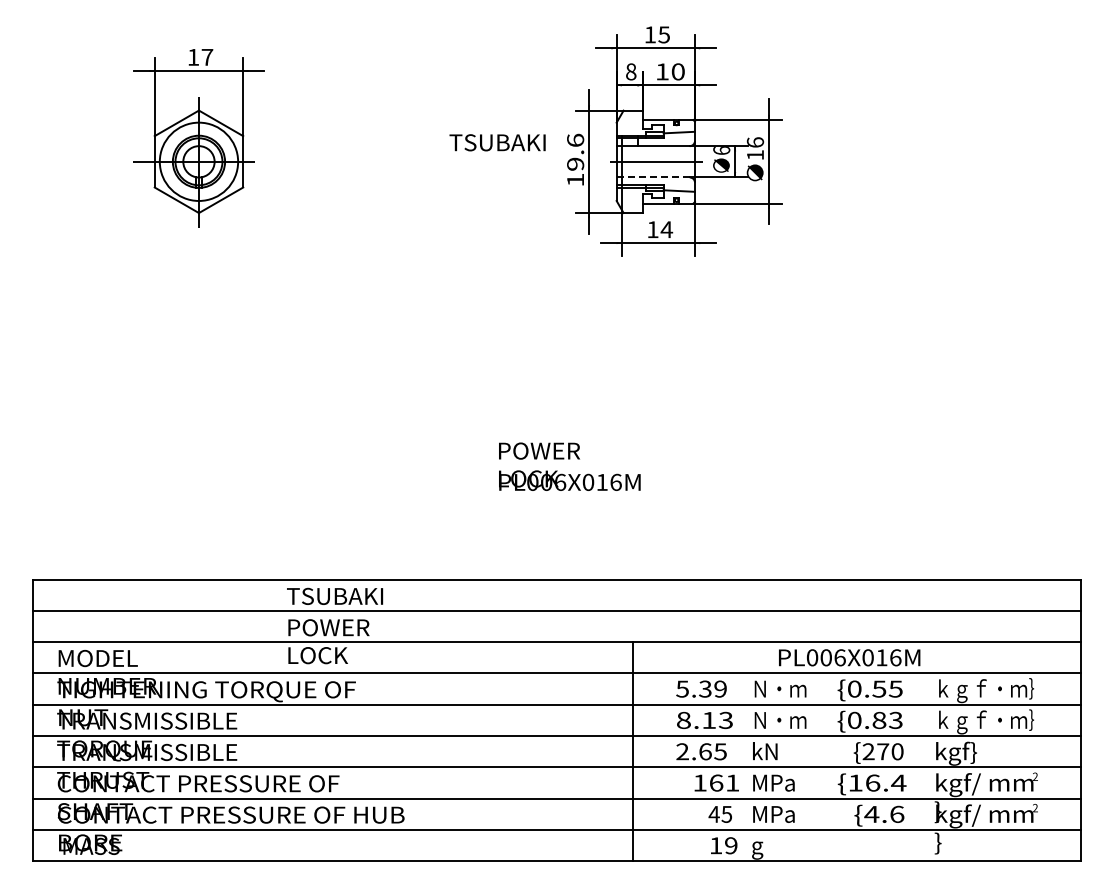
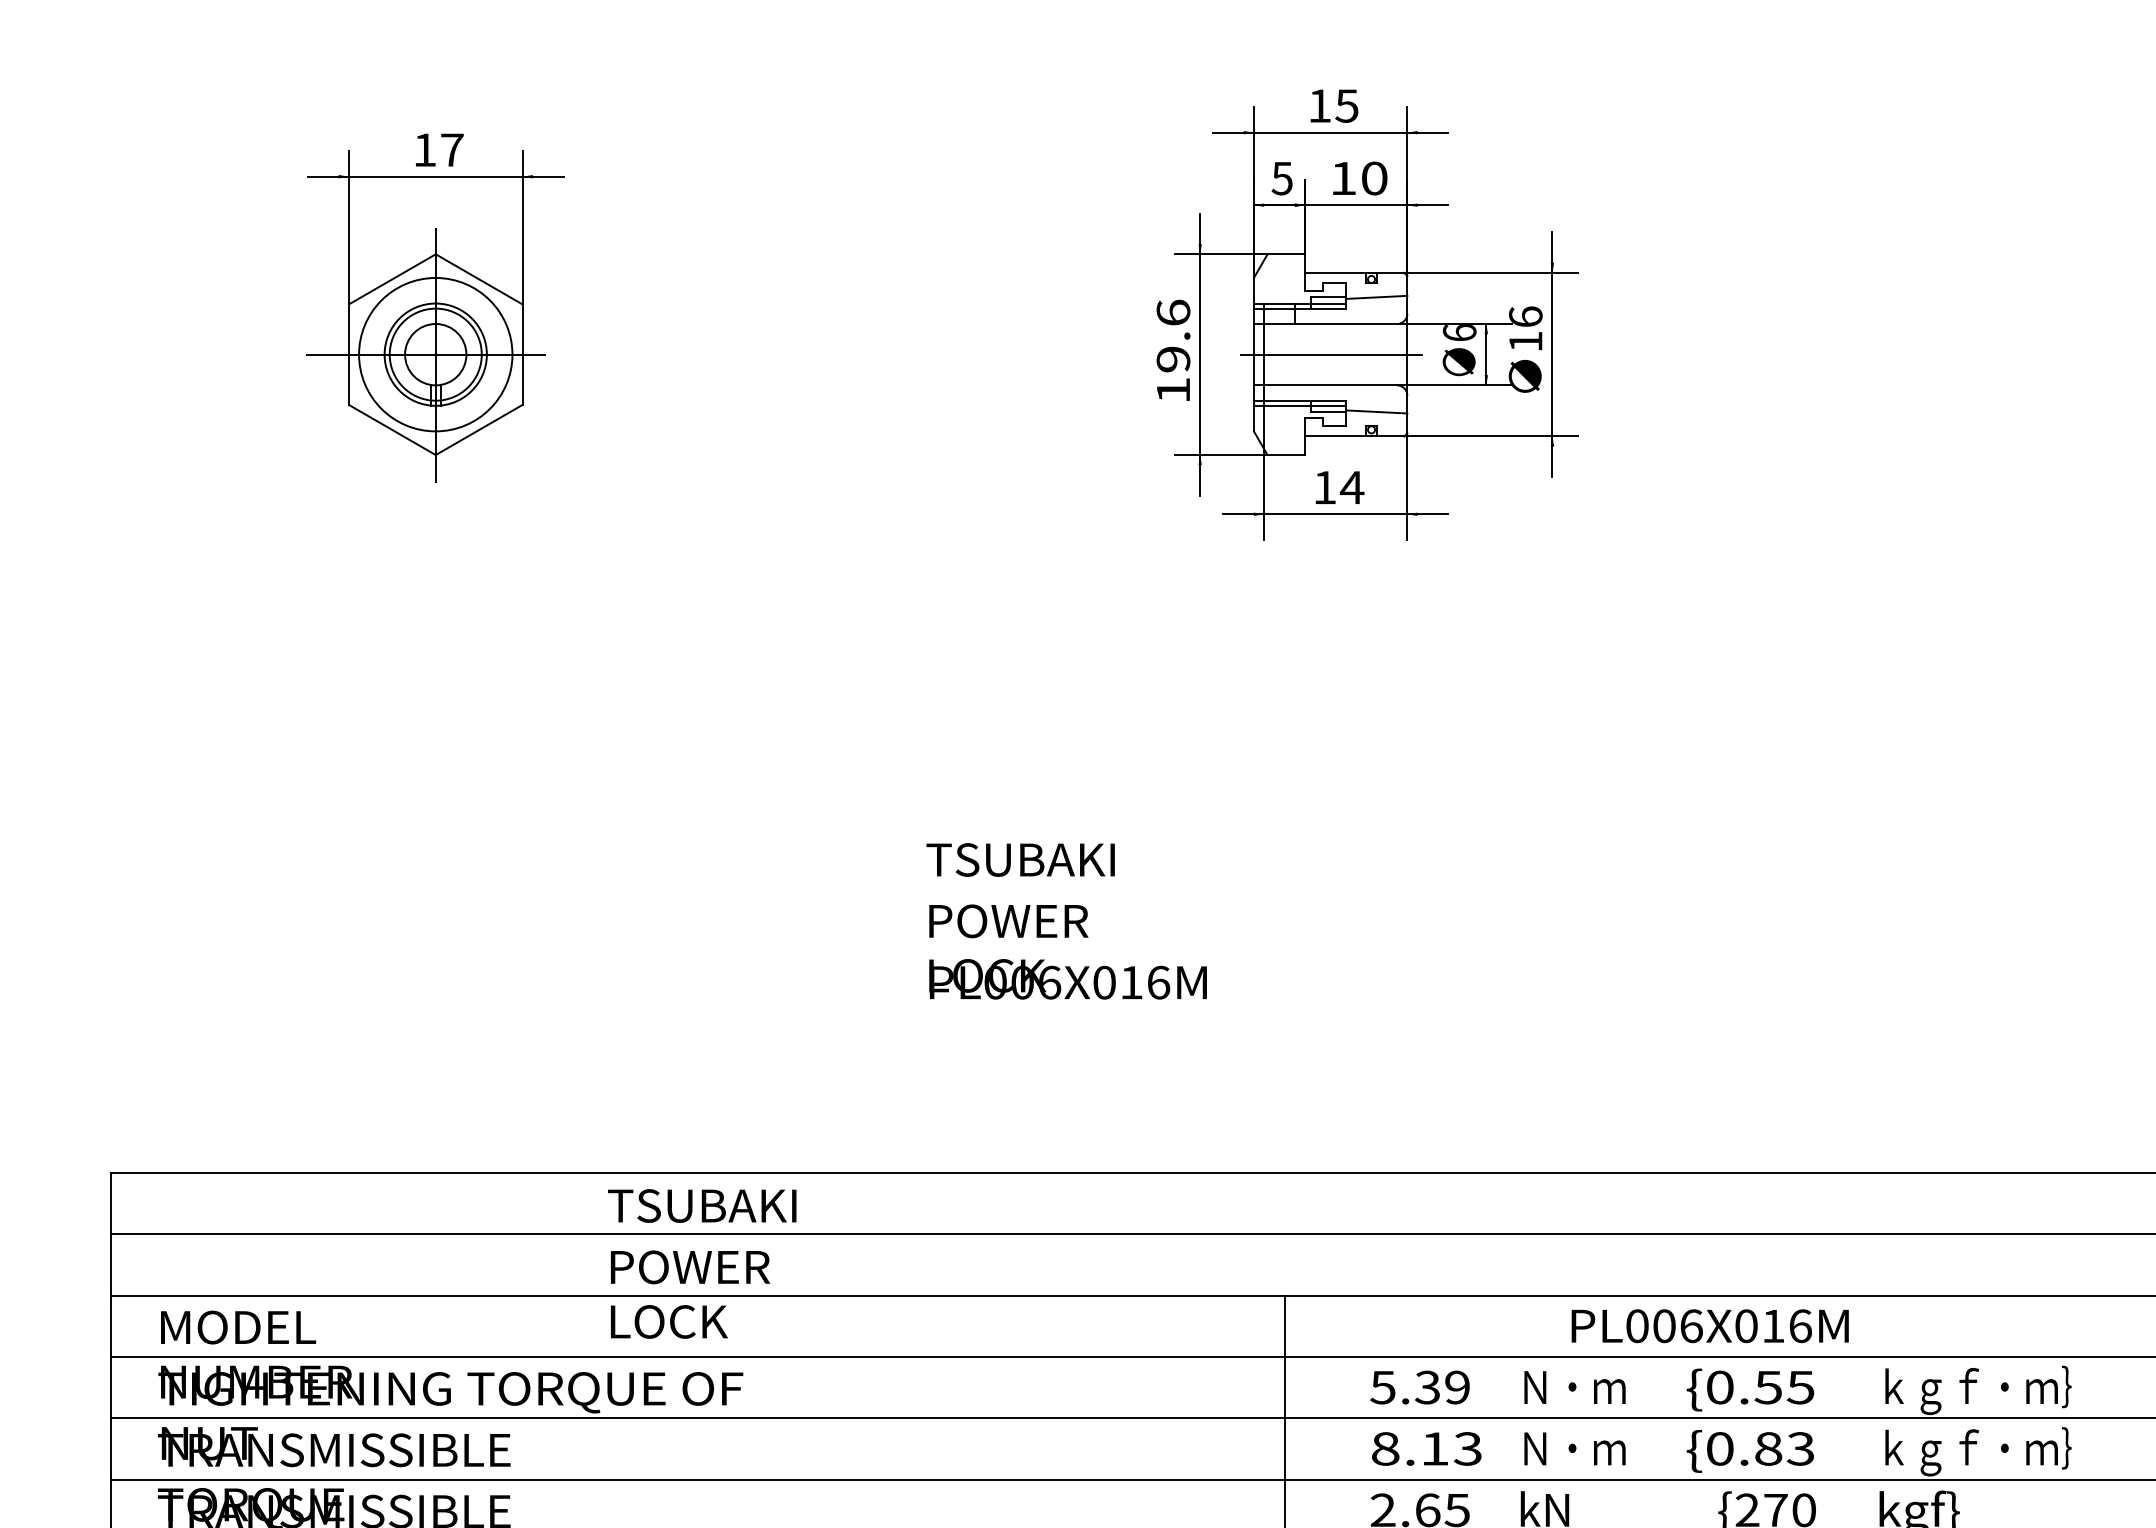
text: (630, 71) -> (1281, 177), 8 -> 5
text: (497, 142) -> (1020, 859), moved
line: (653, 177) -> (1326, 385), dashed -> solid
text: (569, 466) -> (1067, 951), moved

